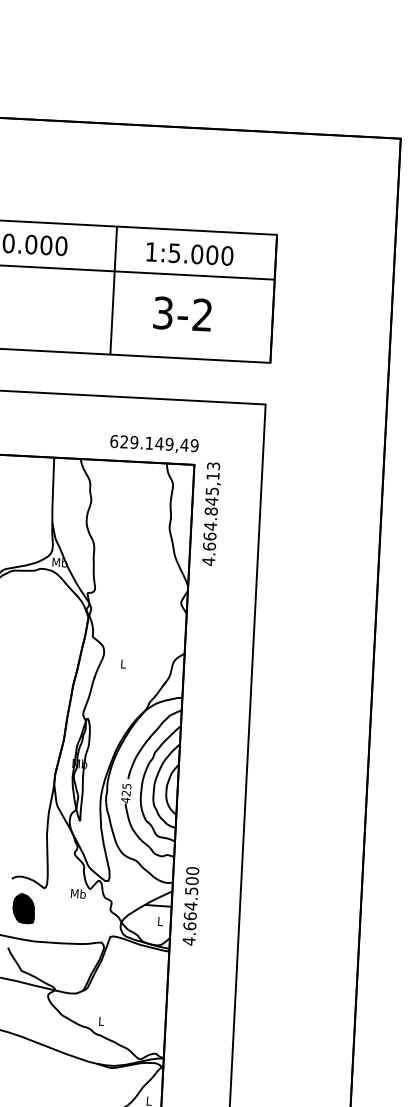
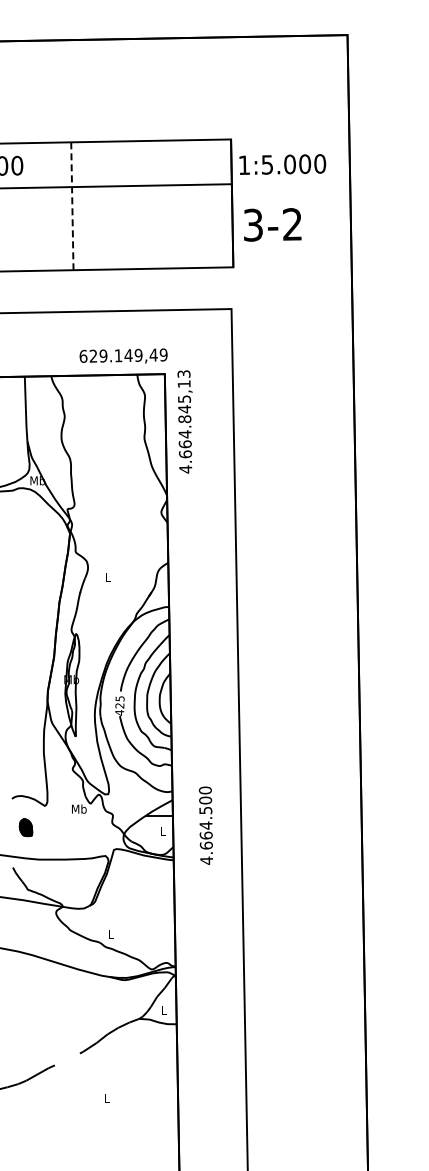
text: (189, 253) -> (282, 164), moved
line: (113, 290) -> (72, 206), solid -> dashed
text: (182, 313) -> (272, 224), moved
text: (190, 906) -> (205, 825), moved
part: (23, 908) -> (25, 827), size x0.6

